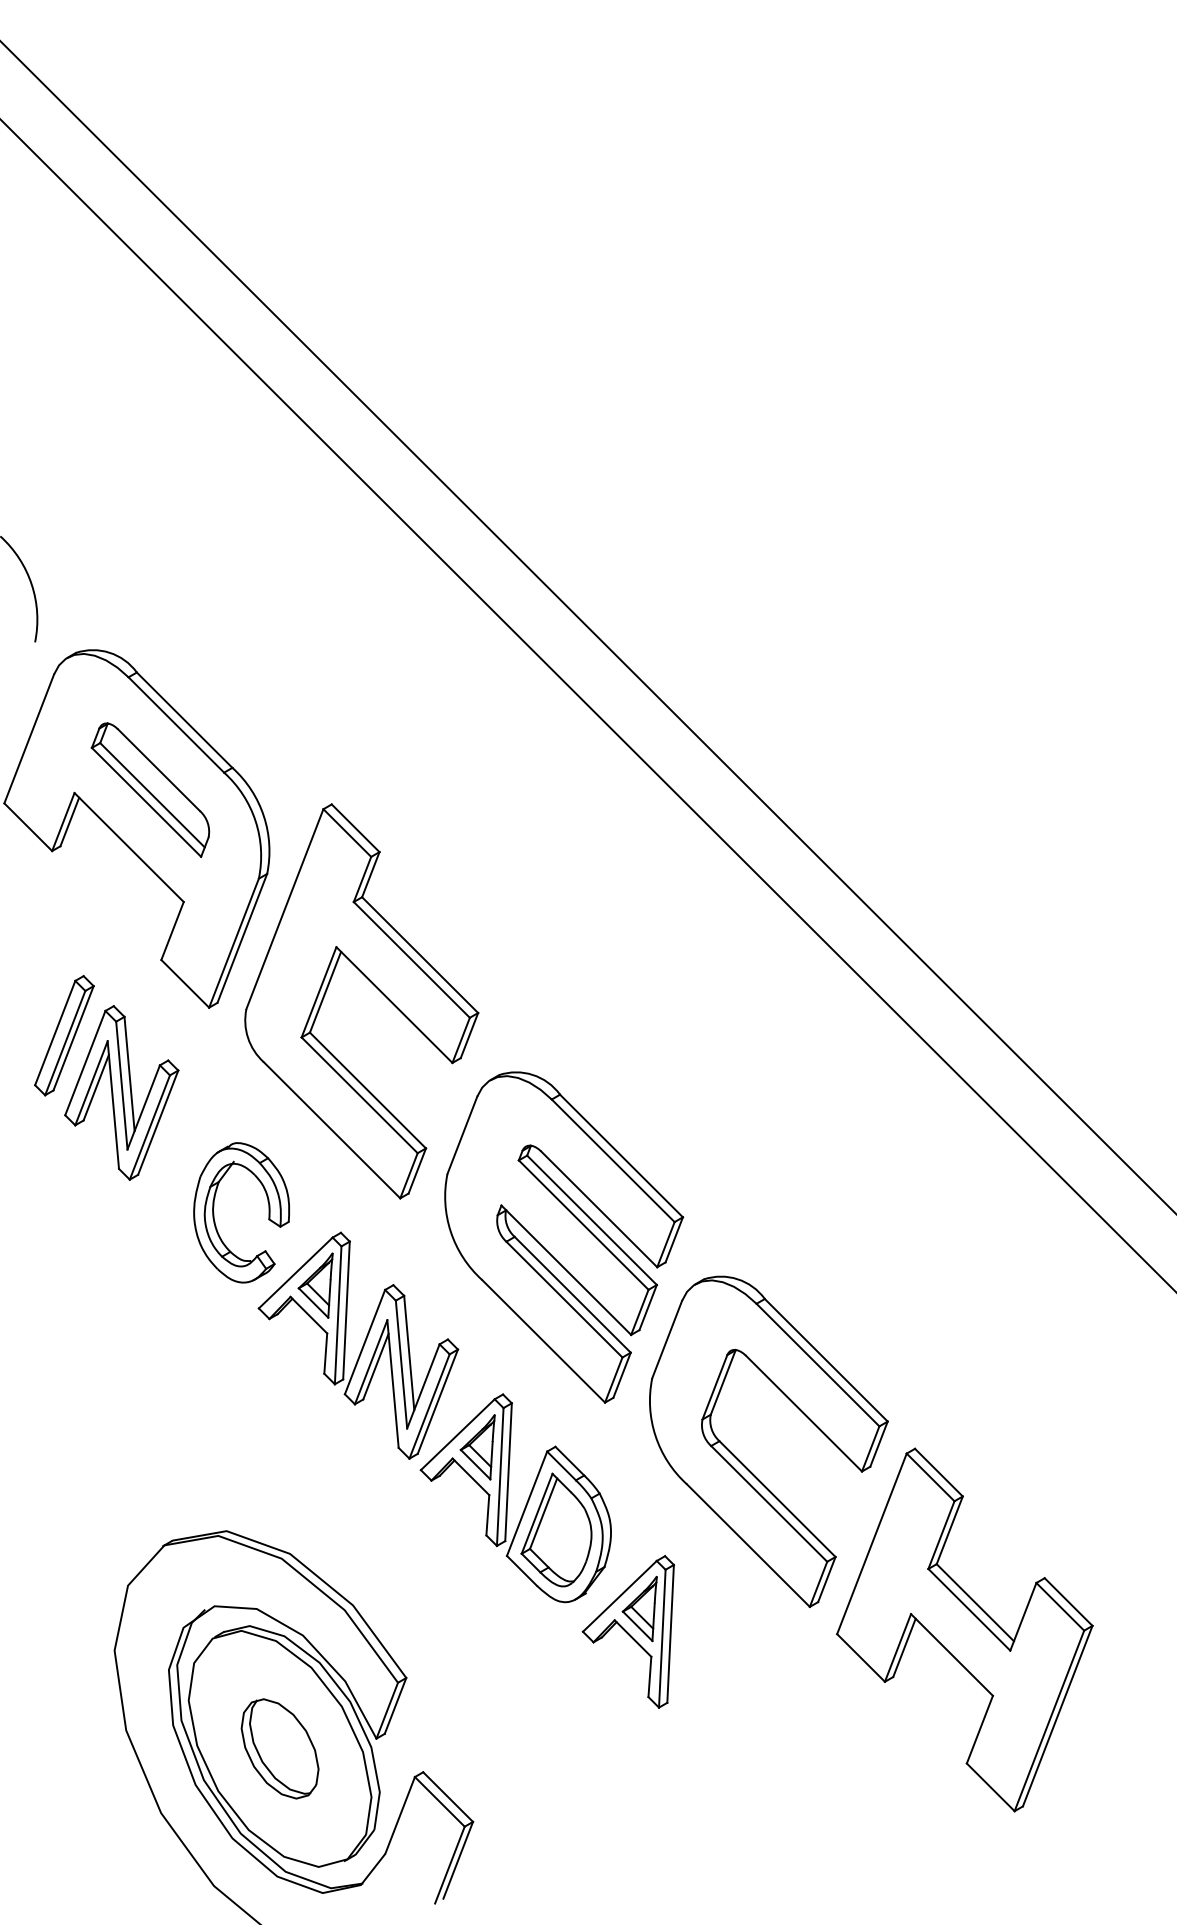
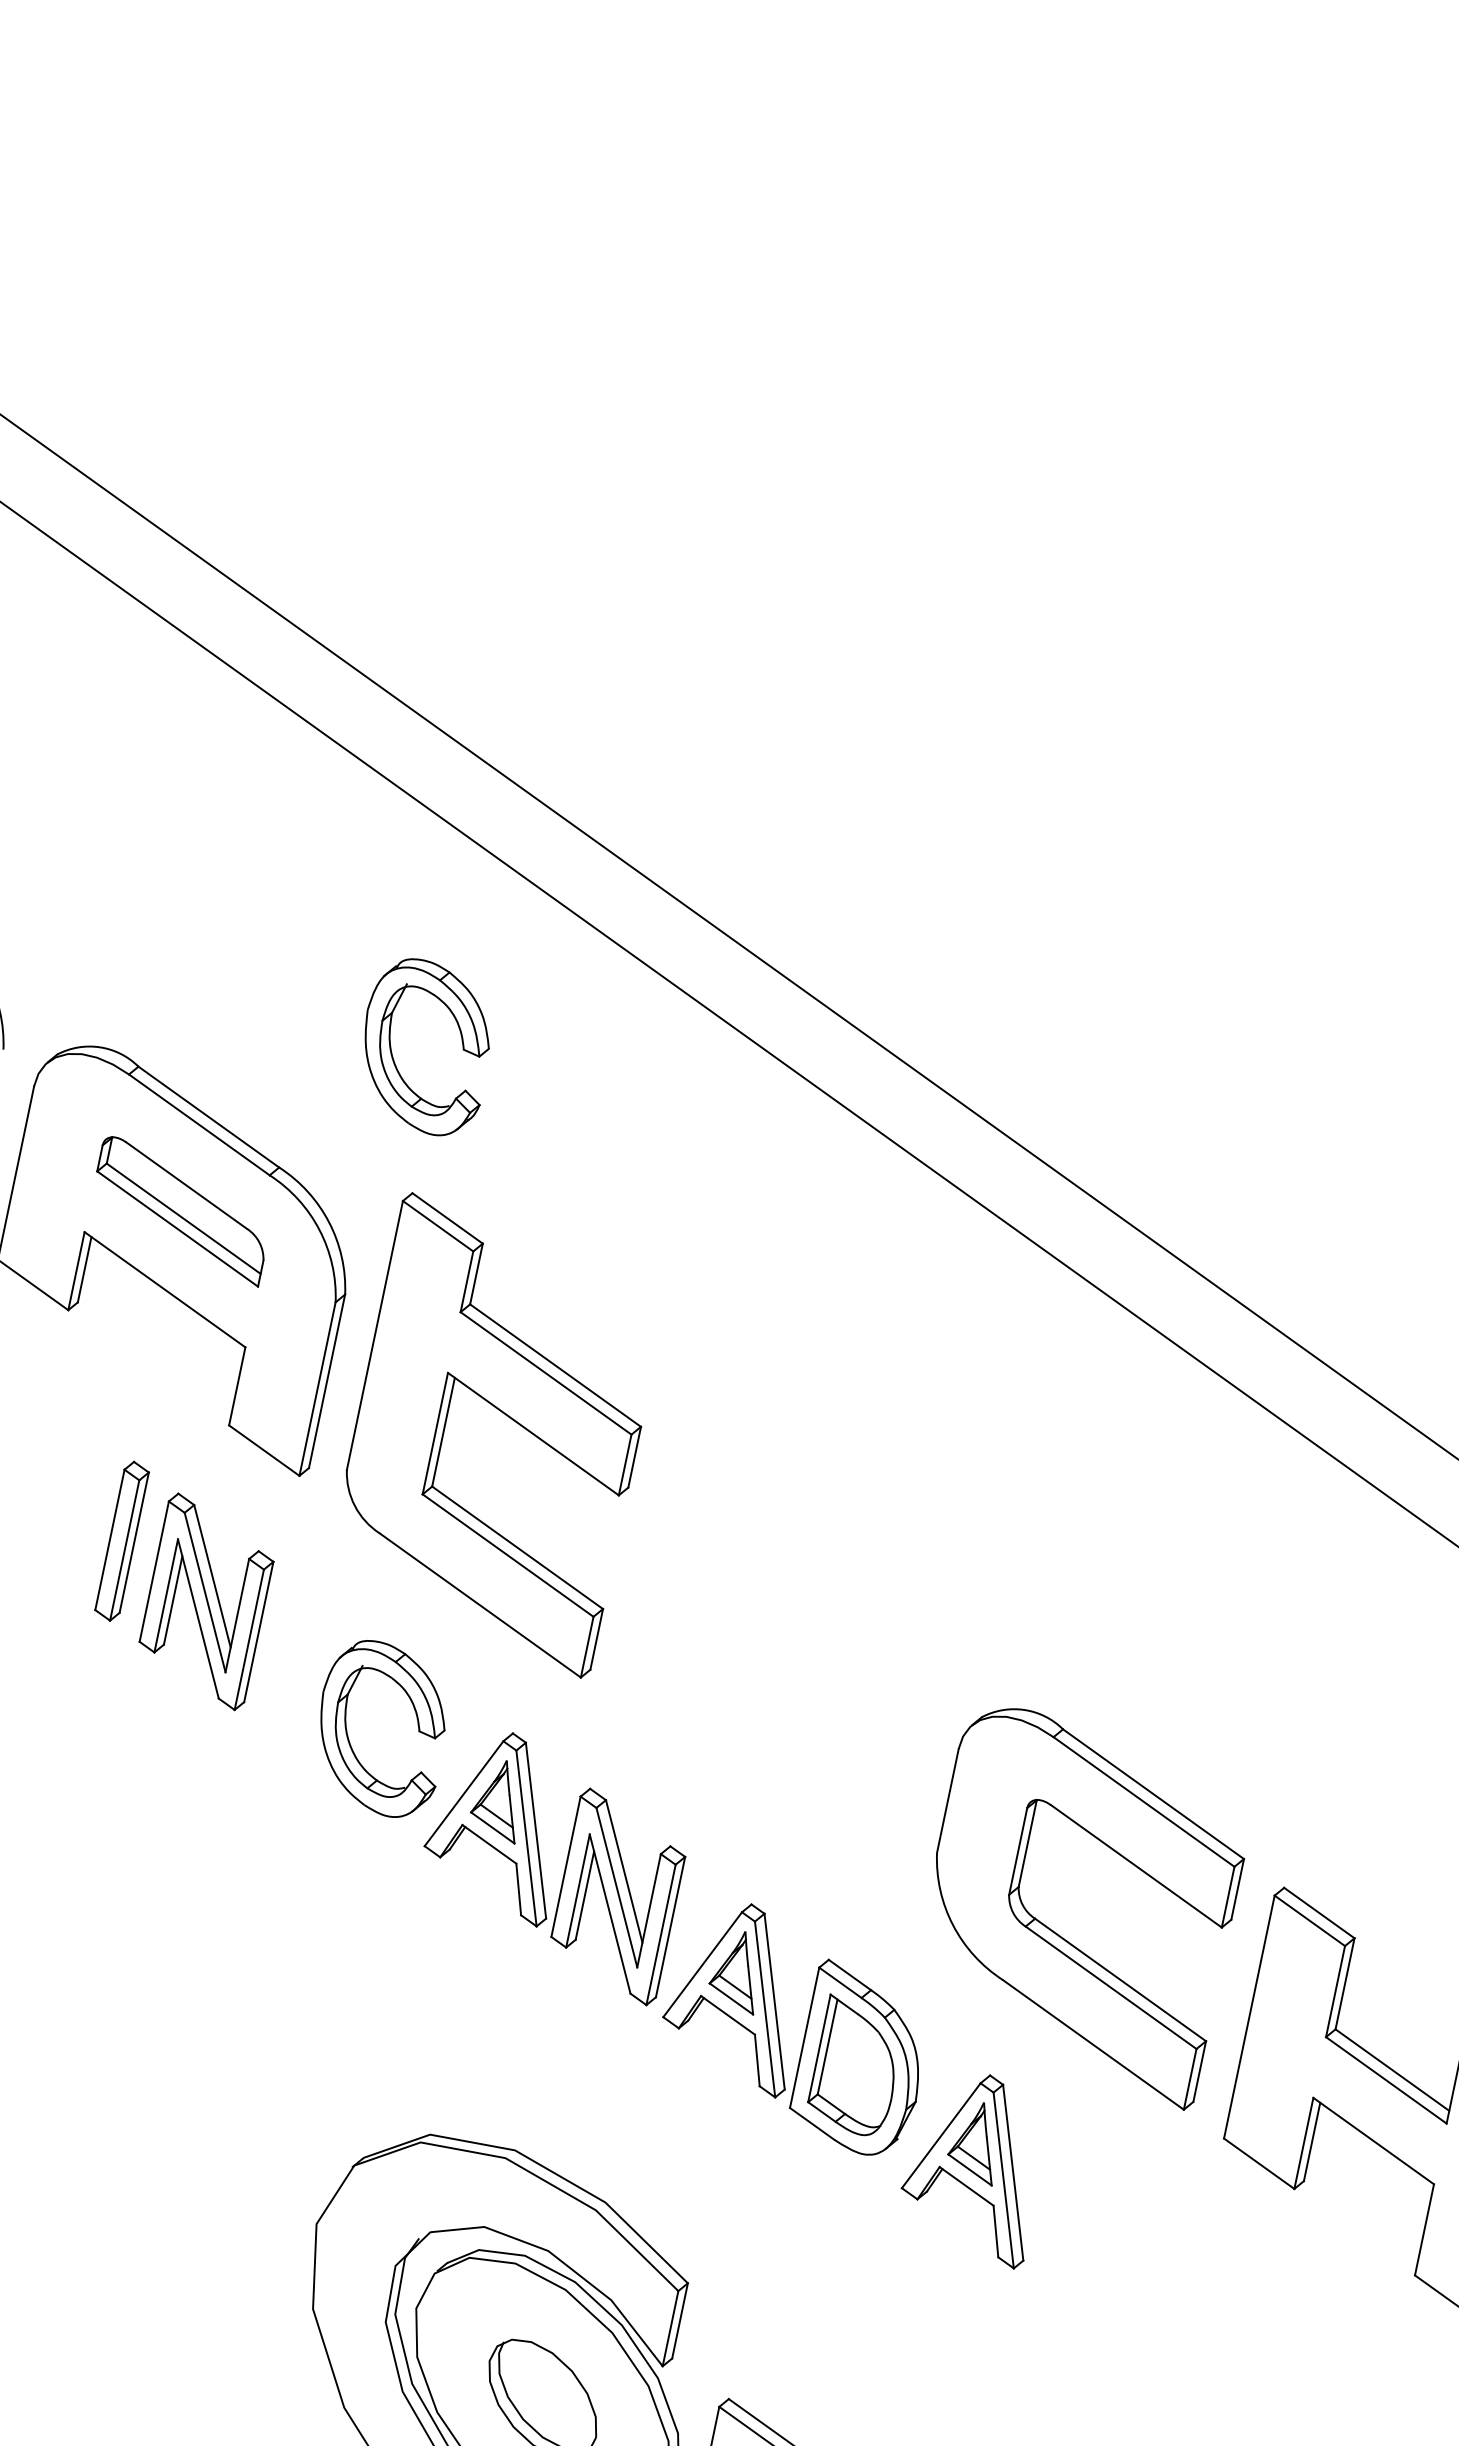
part: (334, 693) -> (392, 1052), added
part: (564, 1237) -> (796, 1693), removed

